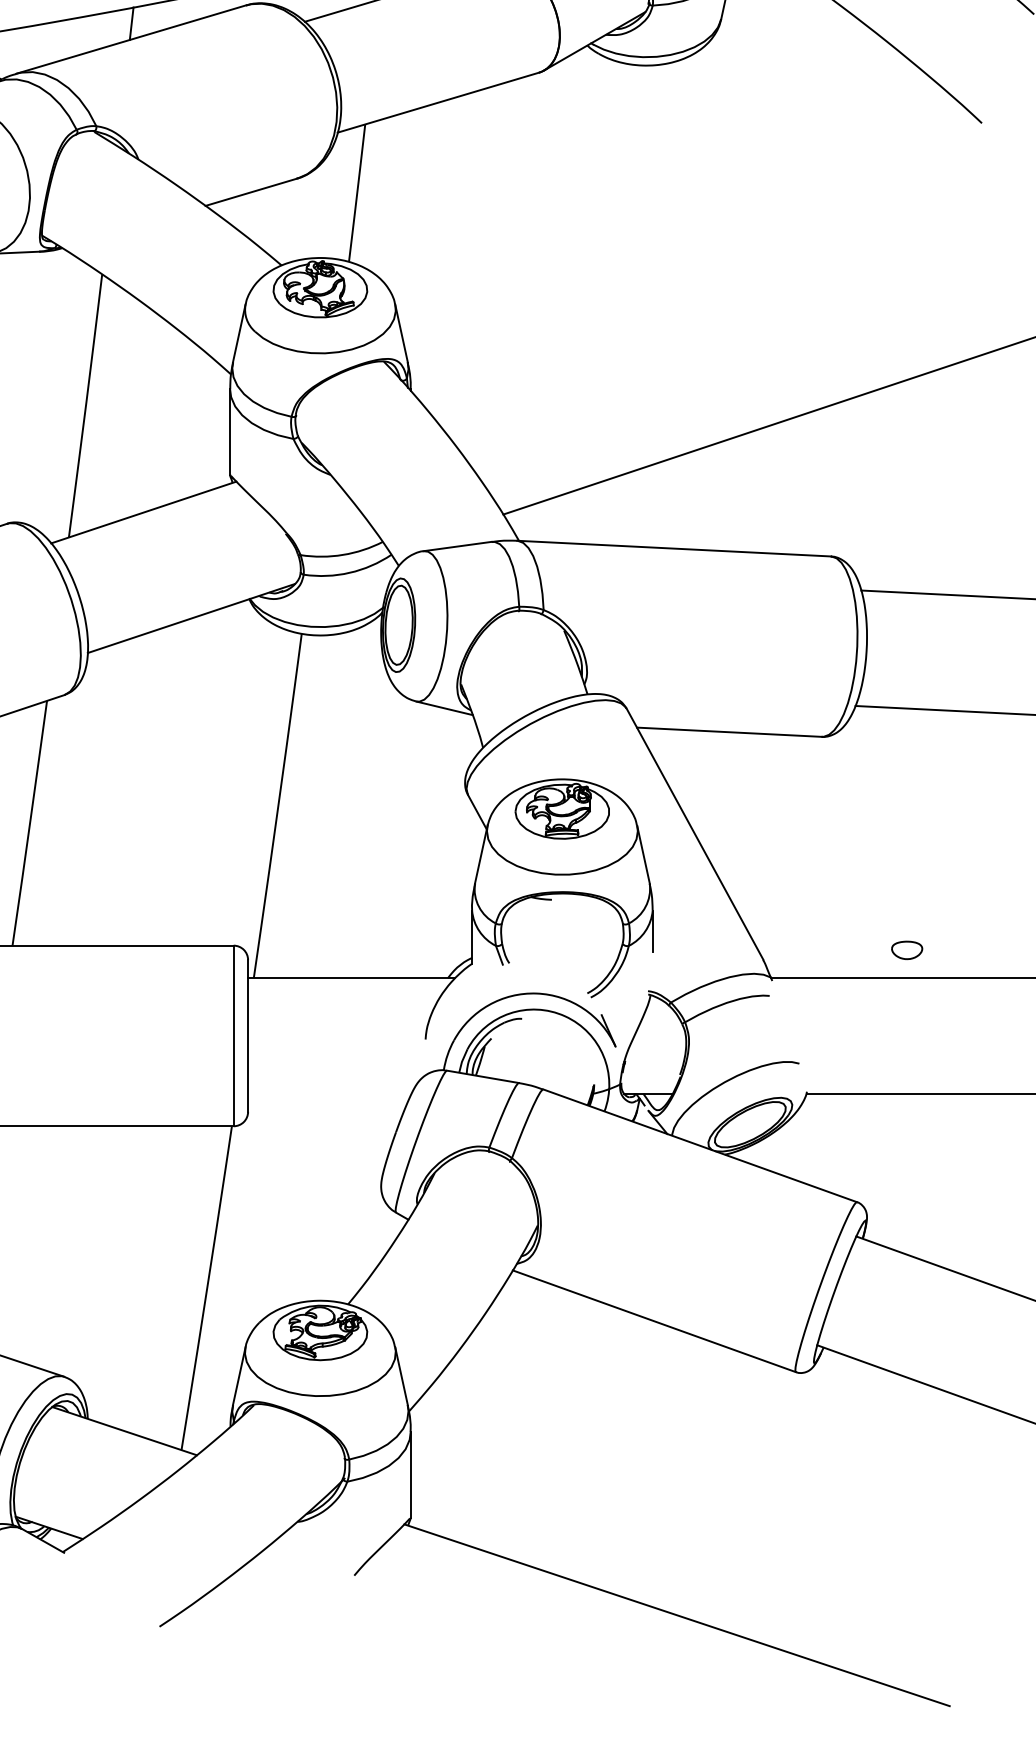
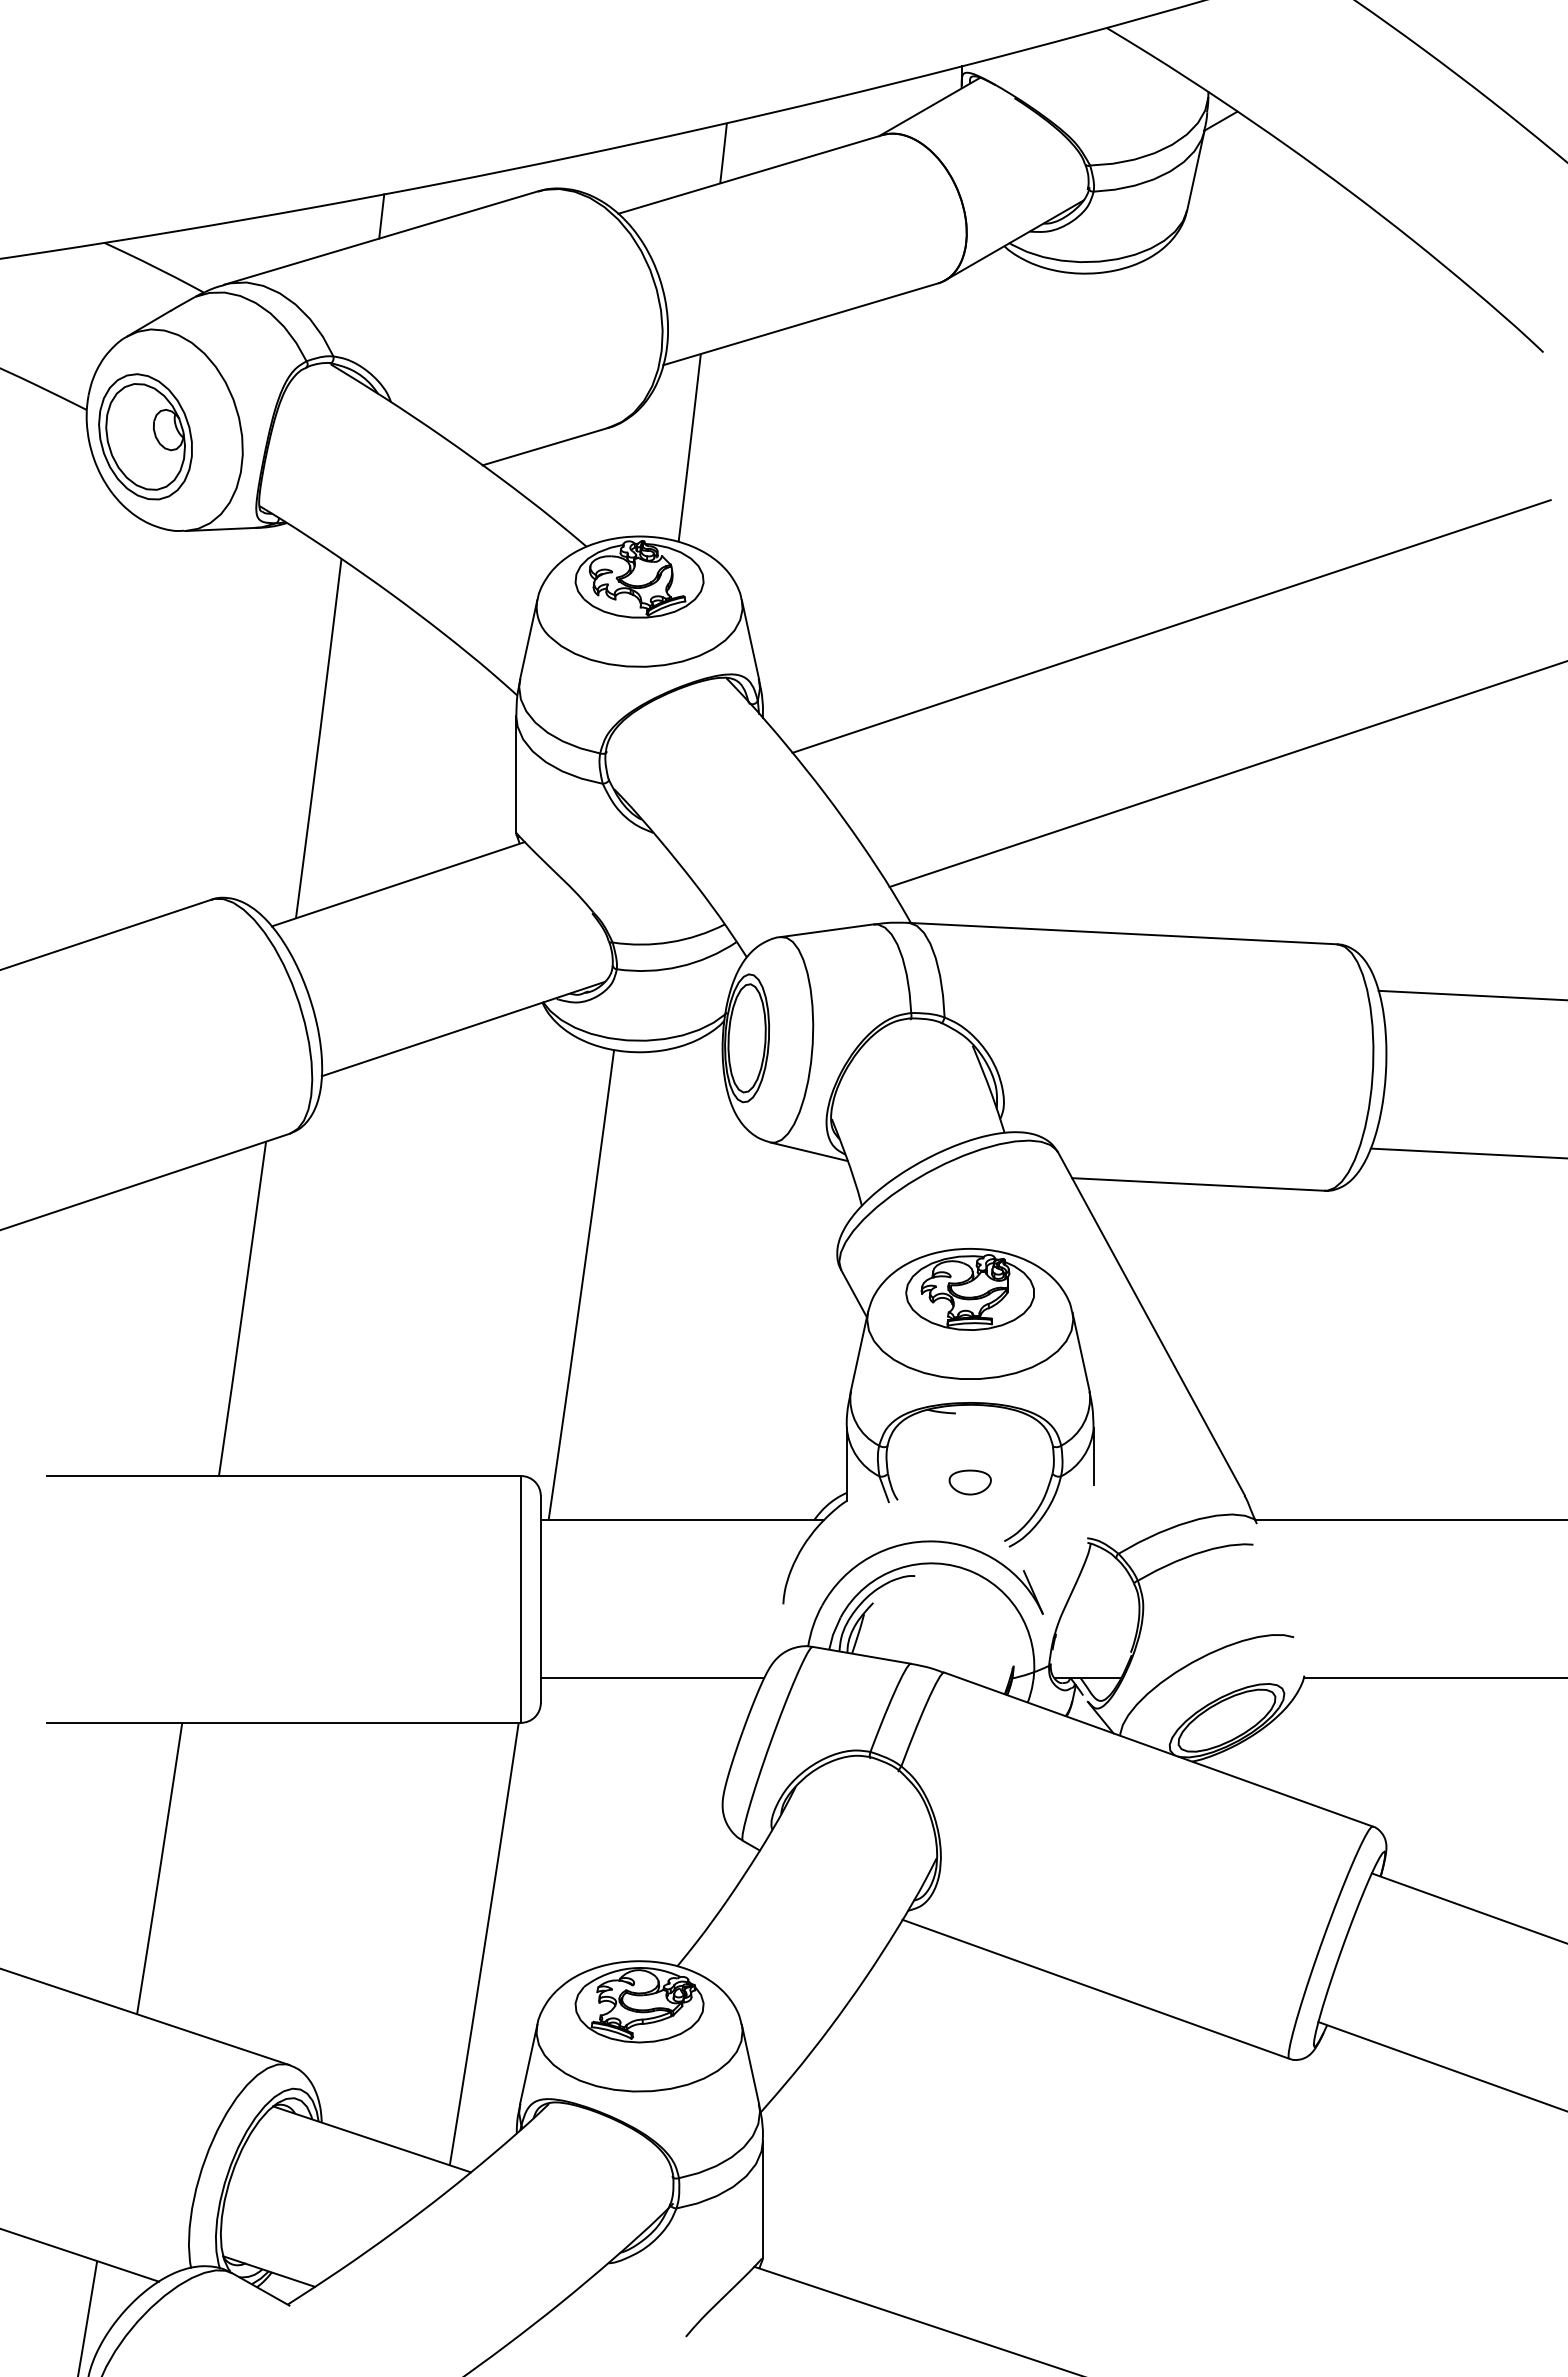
line: (709, 323) -> (1171, 626), added
part: (906, 950) -> (969, 1482), moved
line: (329, 1093) -> (652, 1678), added

